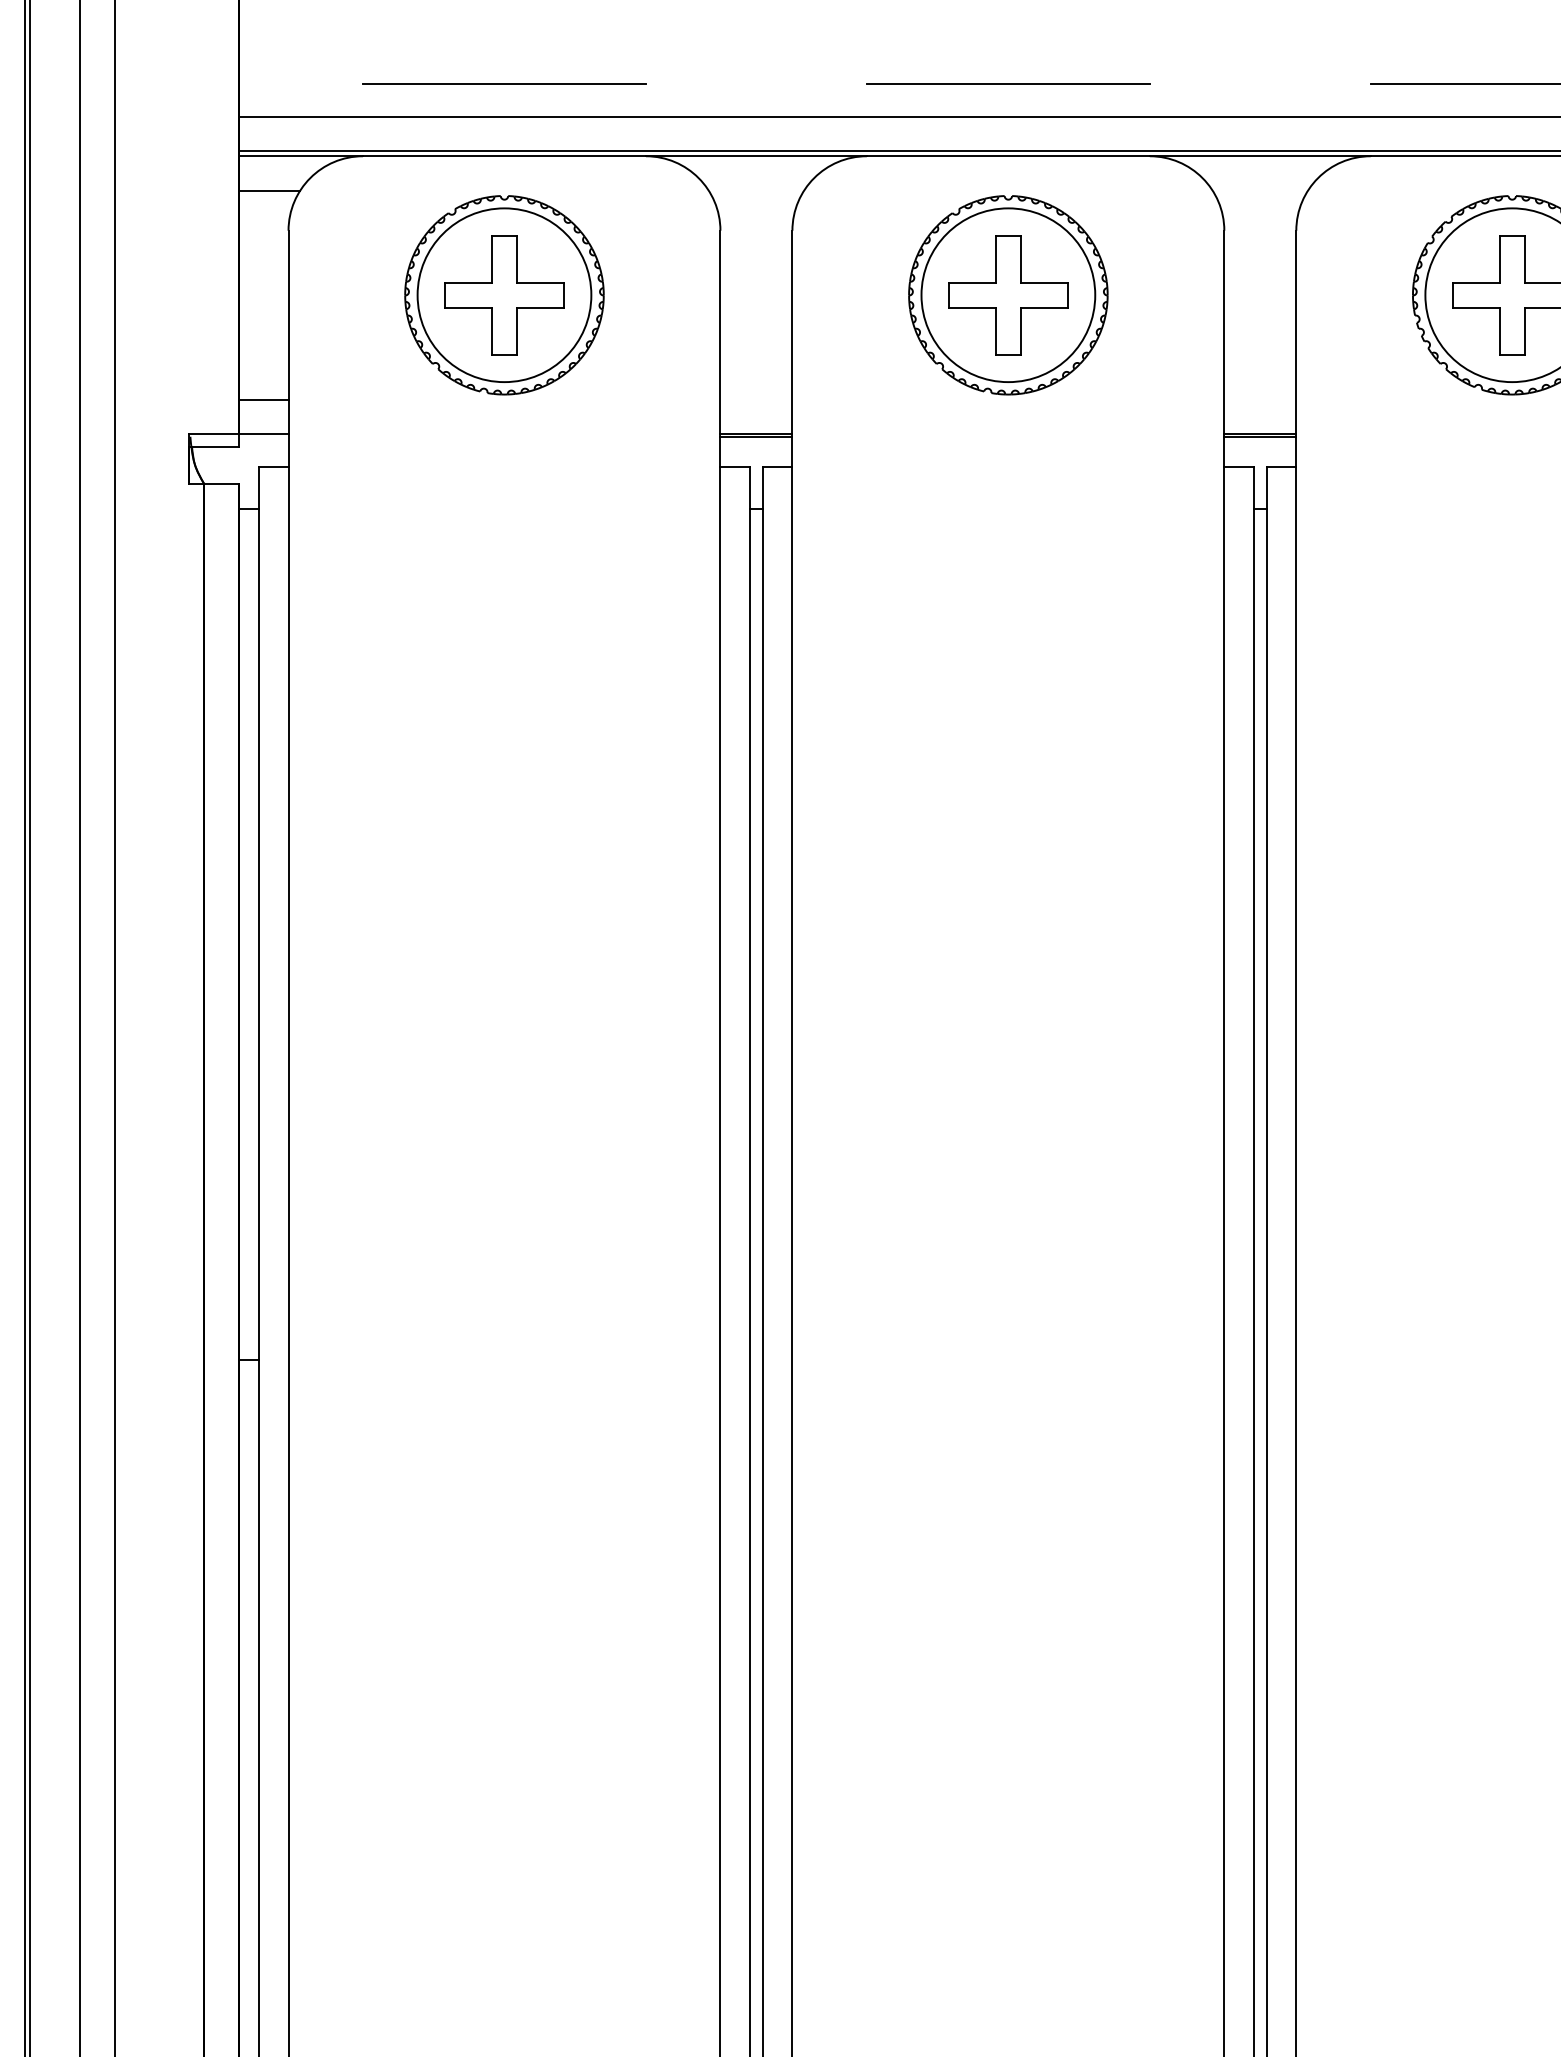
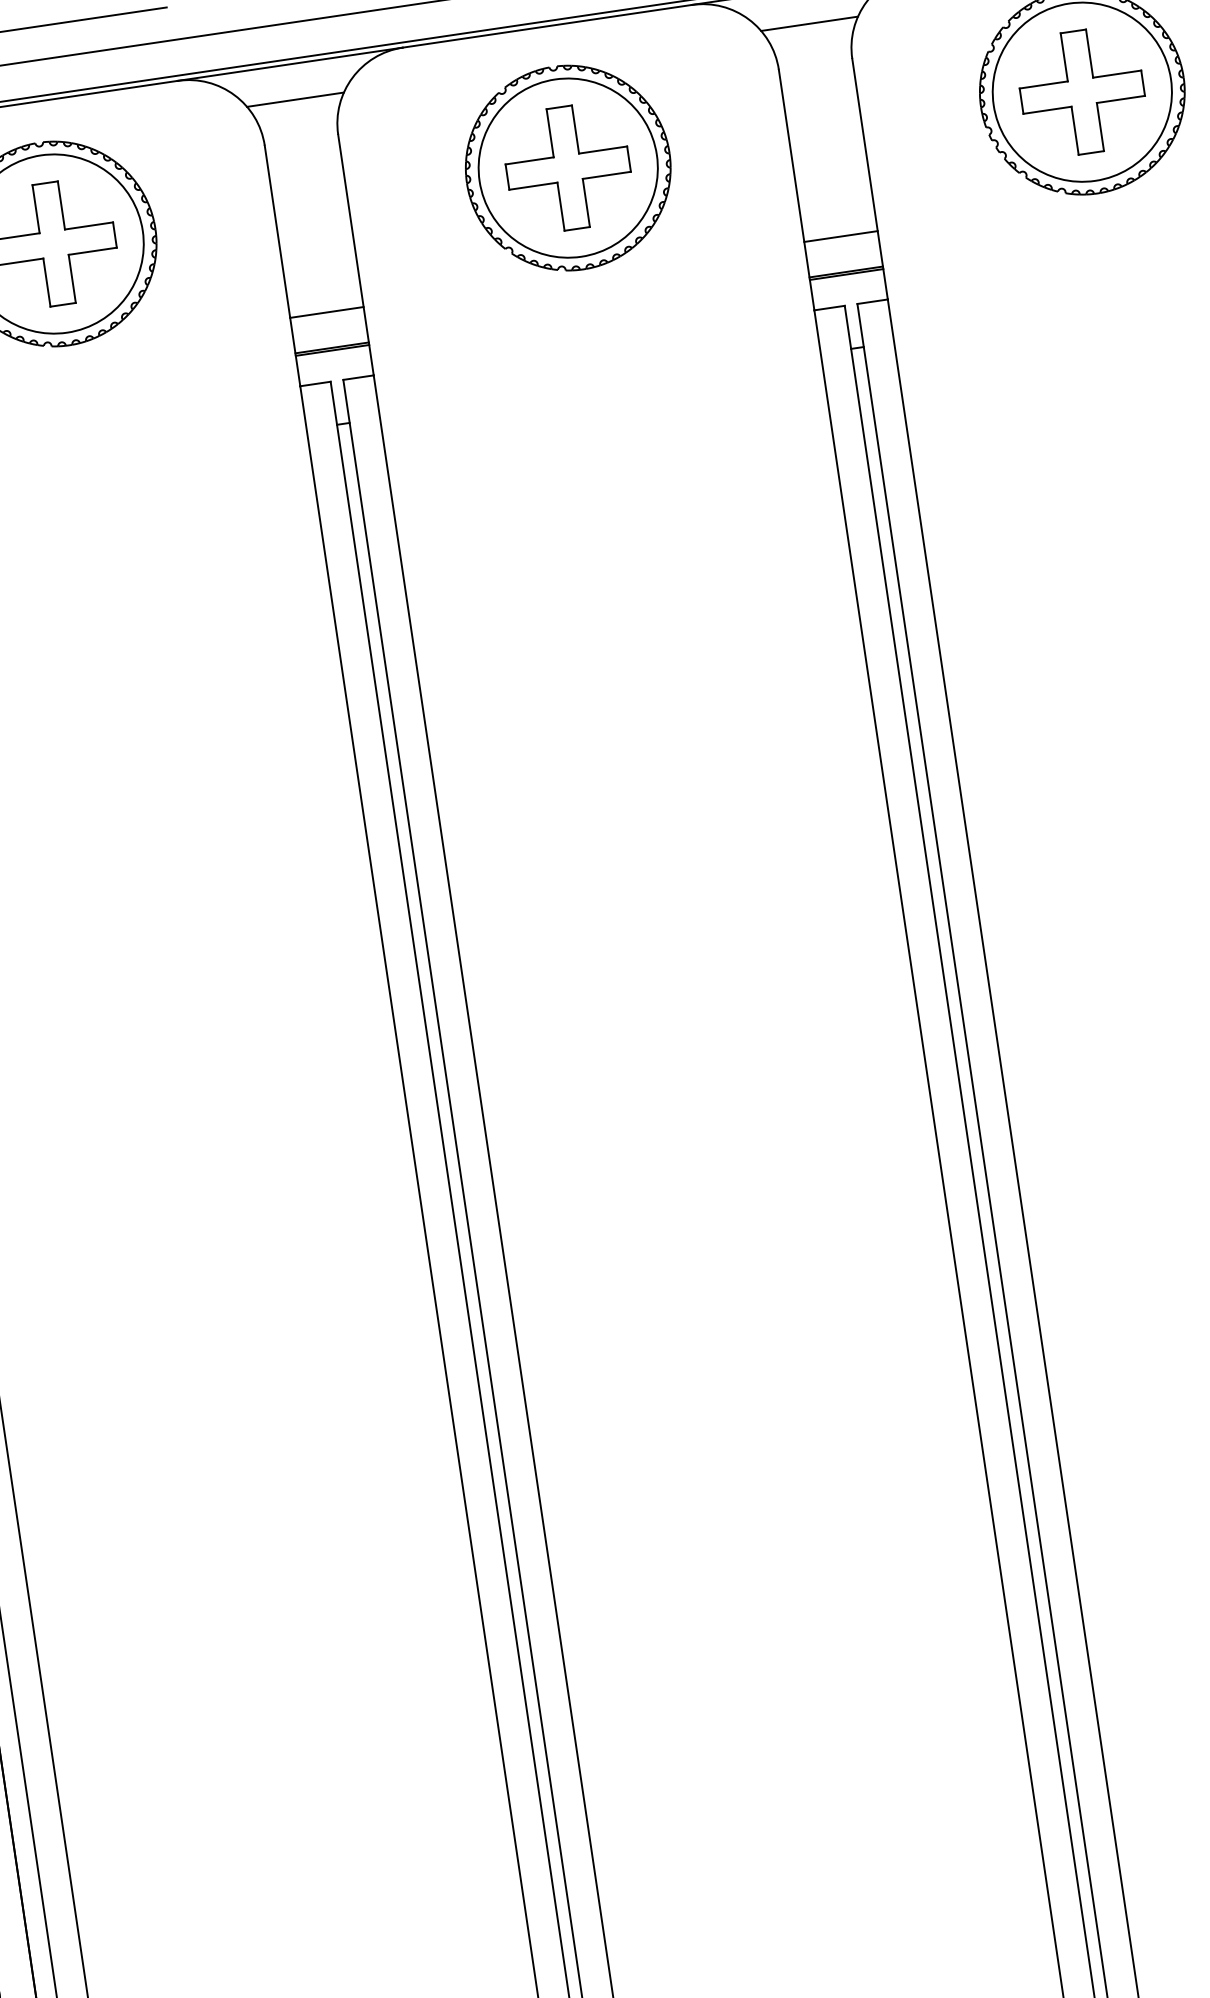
line: (755, 191) -> (294, 100), added
line: (1259, 191) -> (808, 24), added
line: (756, 399) -> (326, 312), added
line: (1260, 399) -> (841, 236), added

